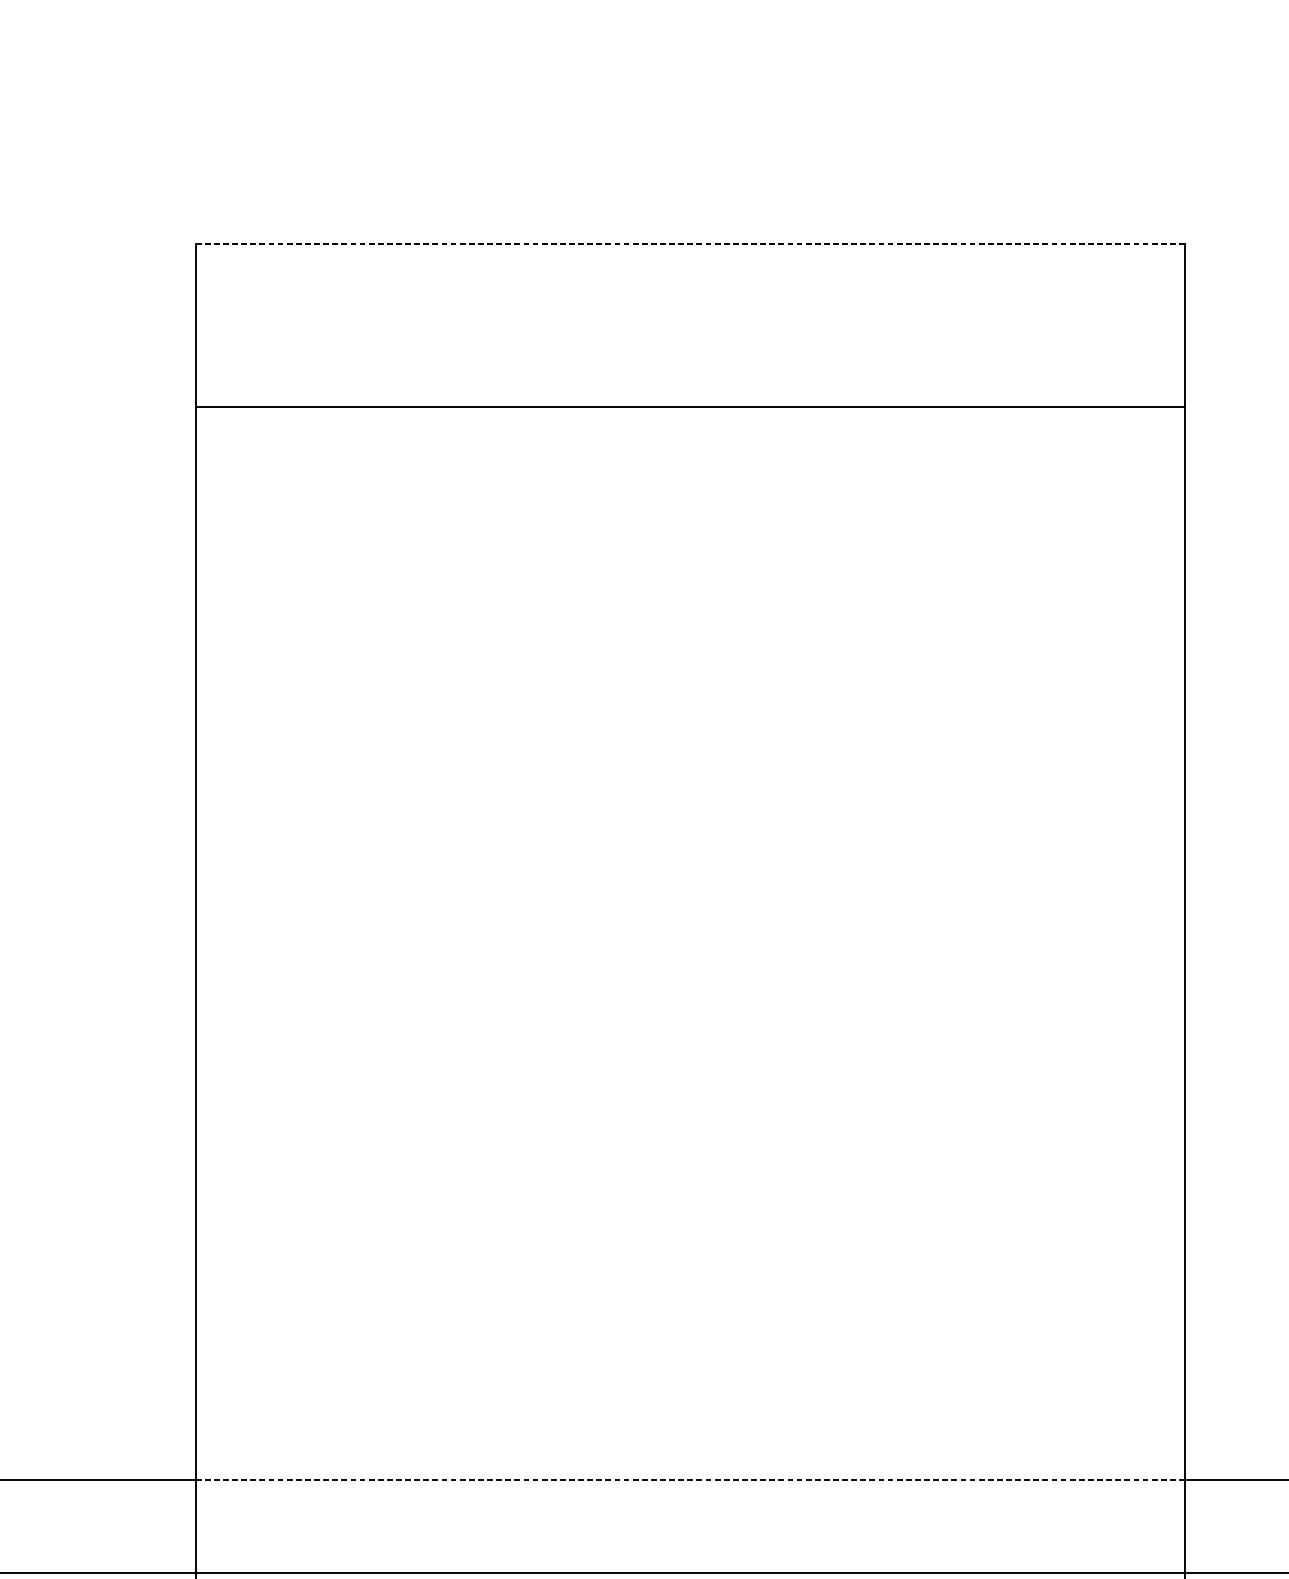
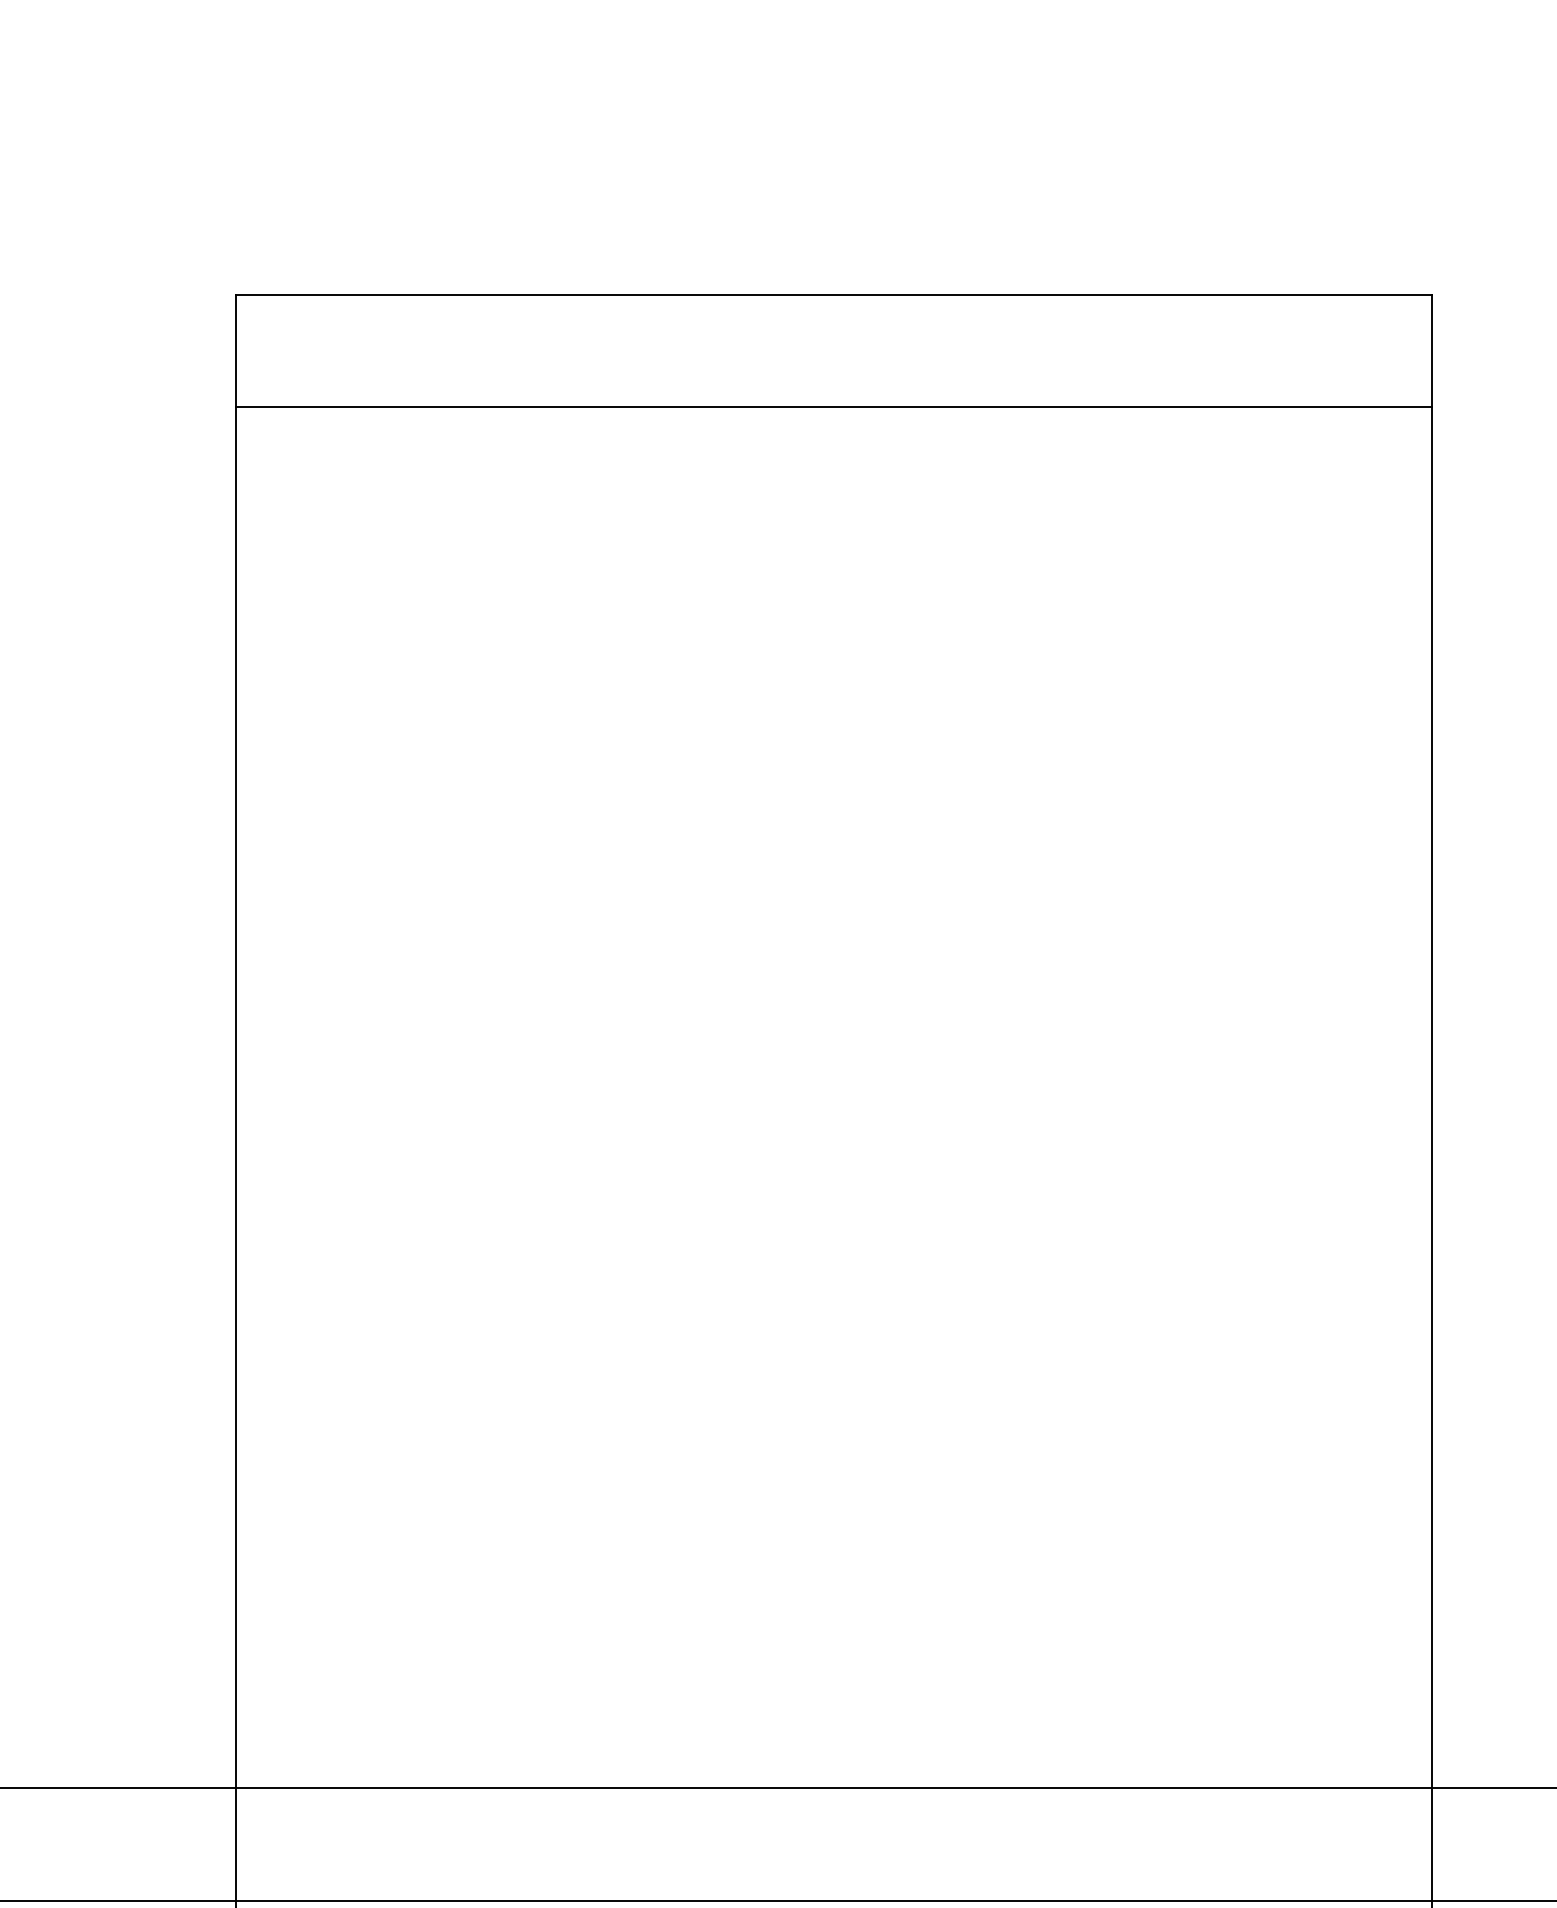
line: (690, 243) -> (834, 294), dashed -> solid
line: (690, 407) -> (833, 407), moved
line: (690, 1480) -> (834, 1788), dashed -> solid

